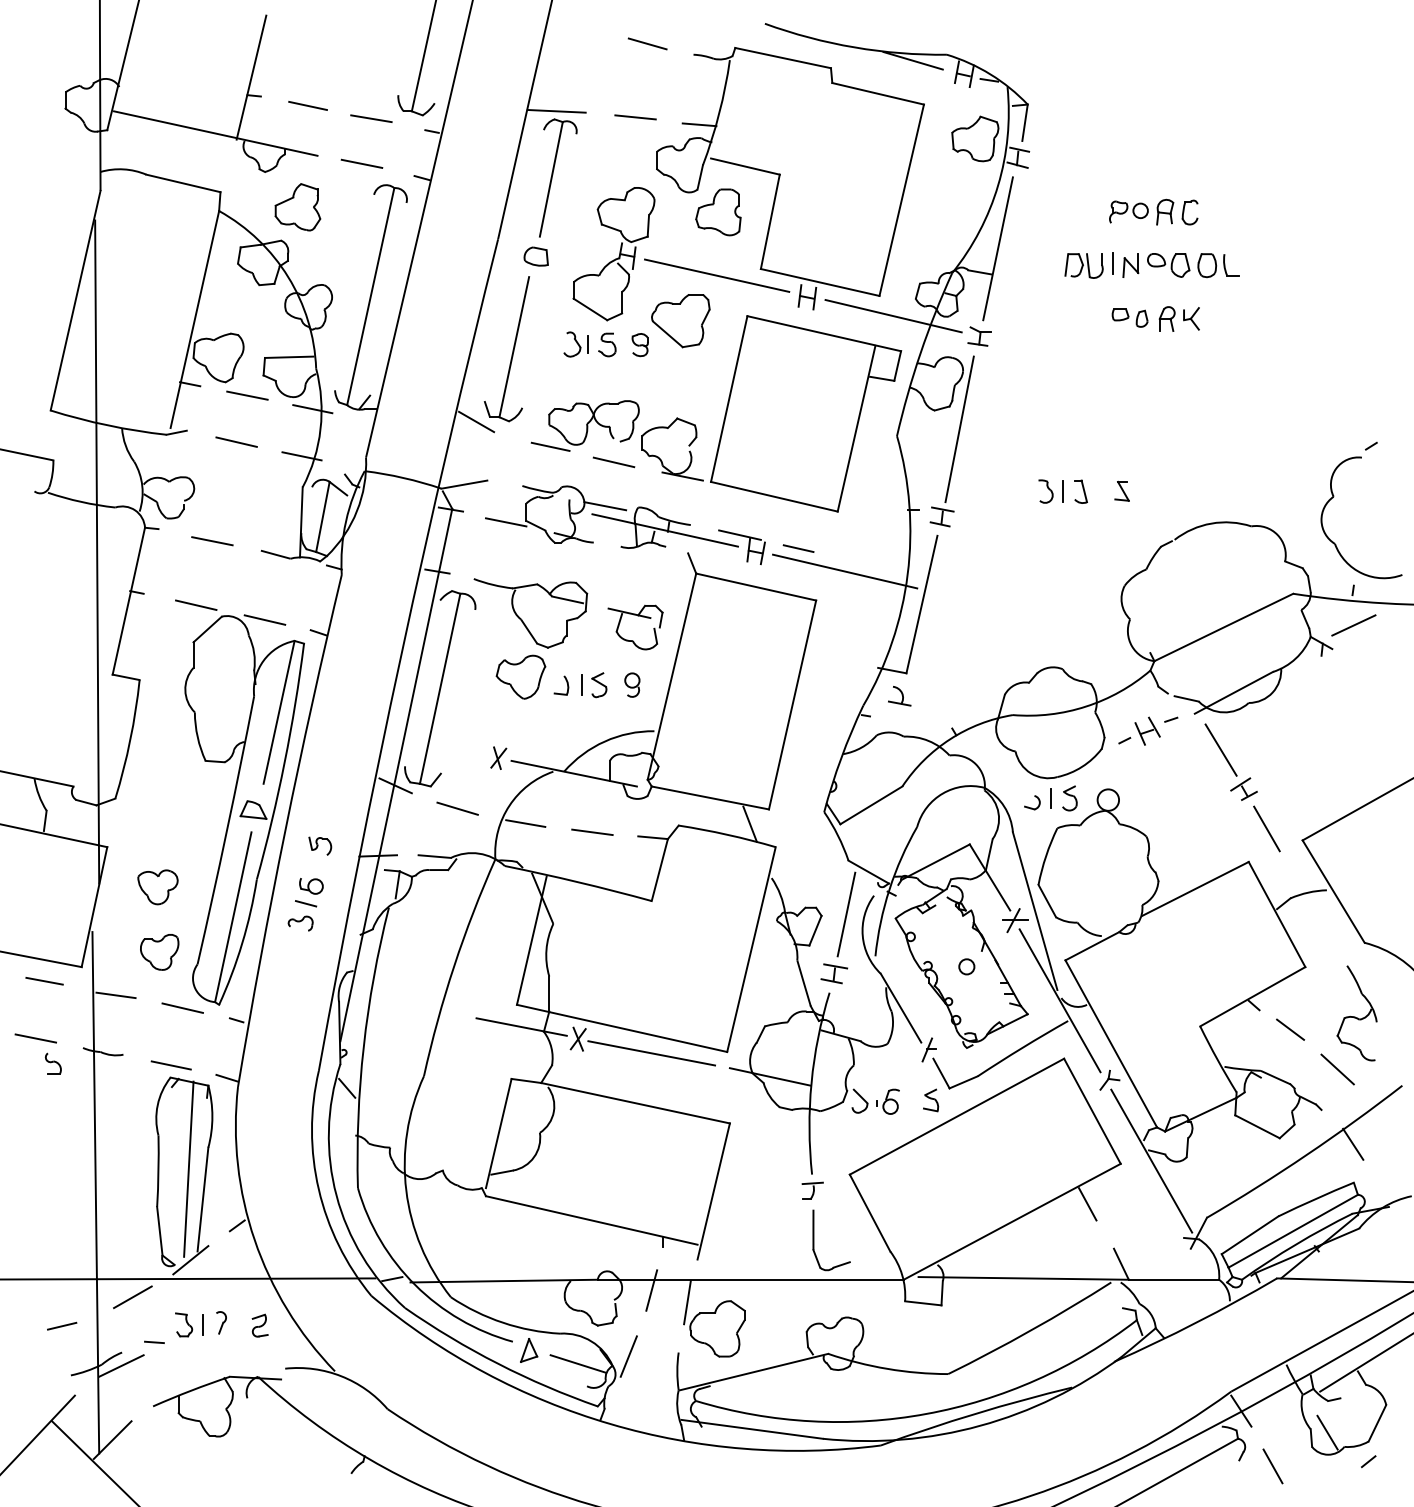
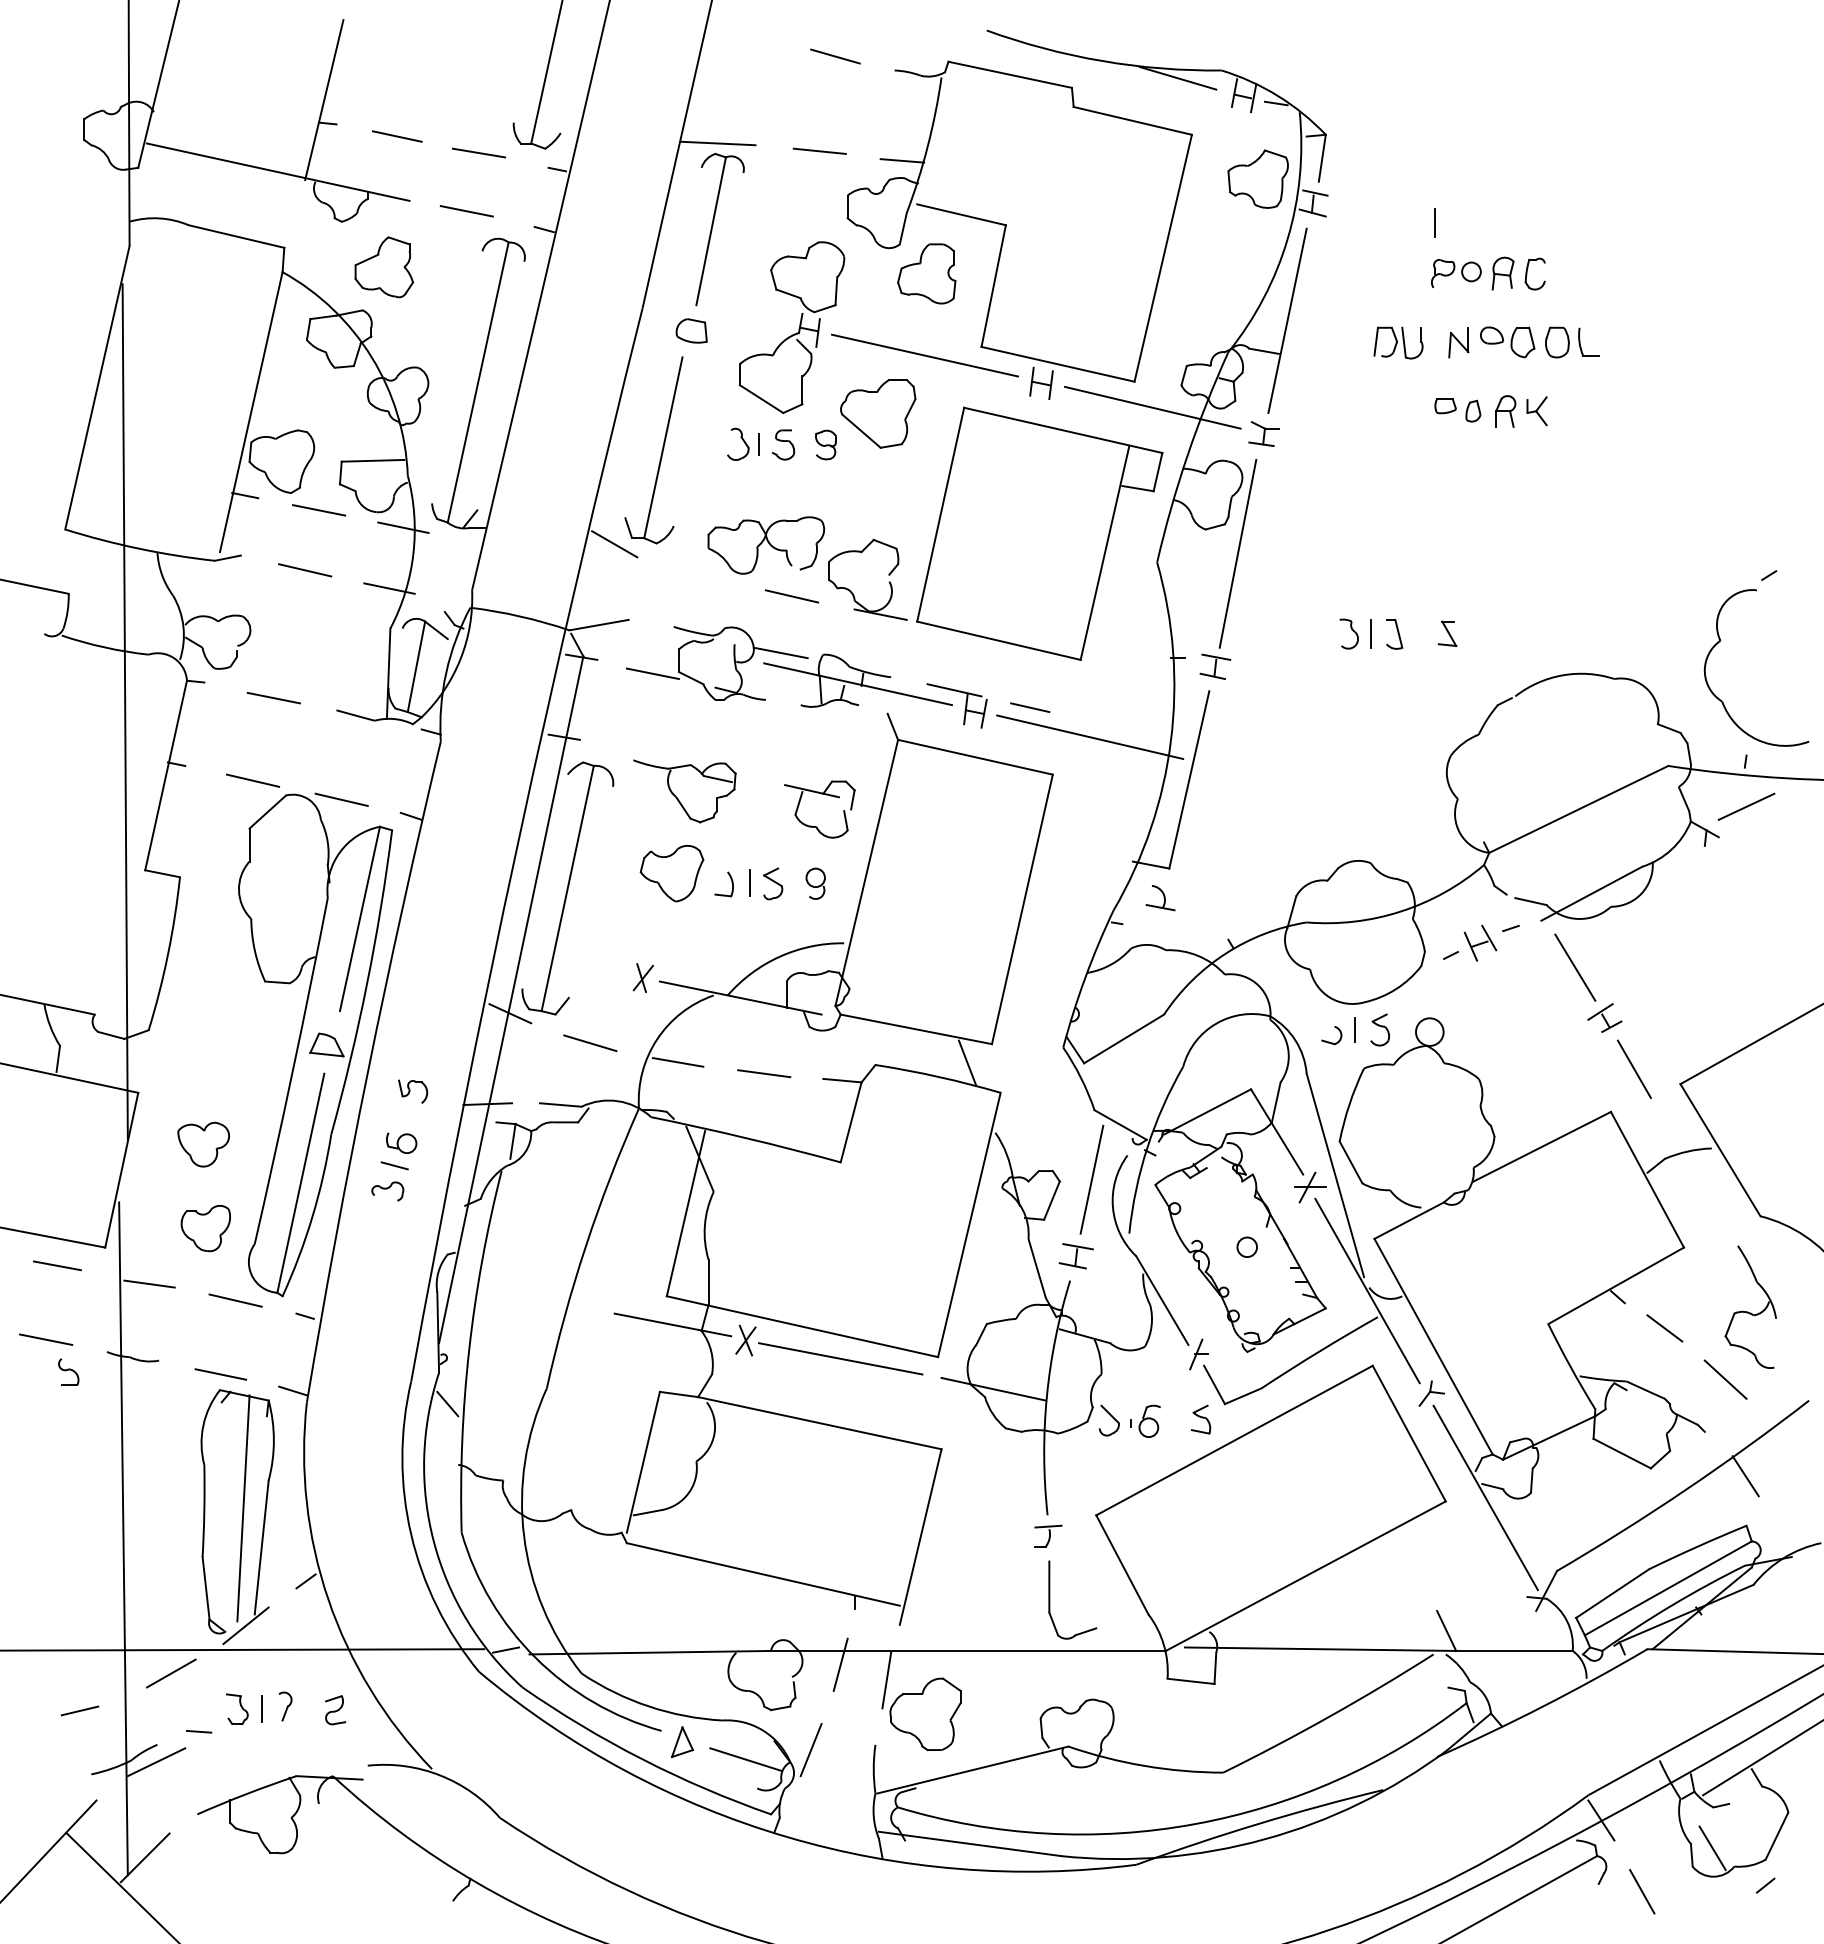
line: (1111, 263) -> (1434, 222), moved
line: (550, 446) -> (709, 576), removed
part: (530, 613) -> (684, 791), size x0.7
line: (1087, 1204) -> (1402, 1553), removed

